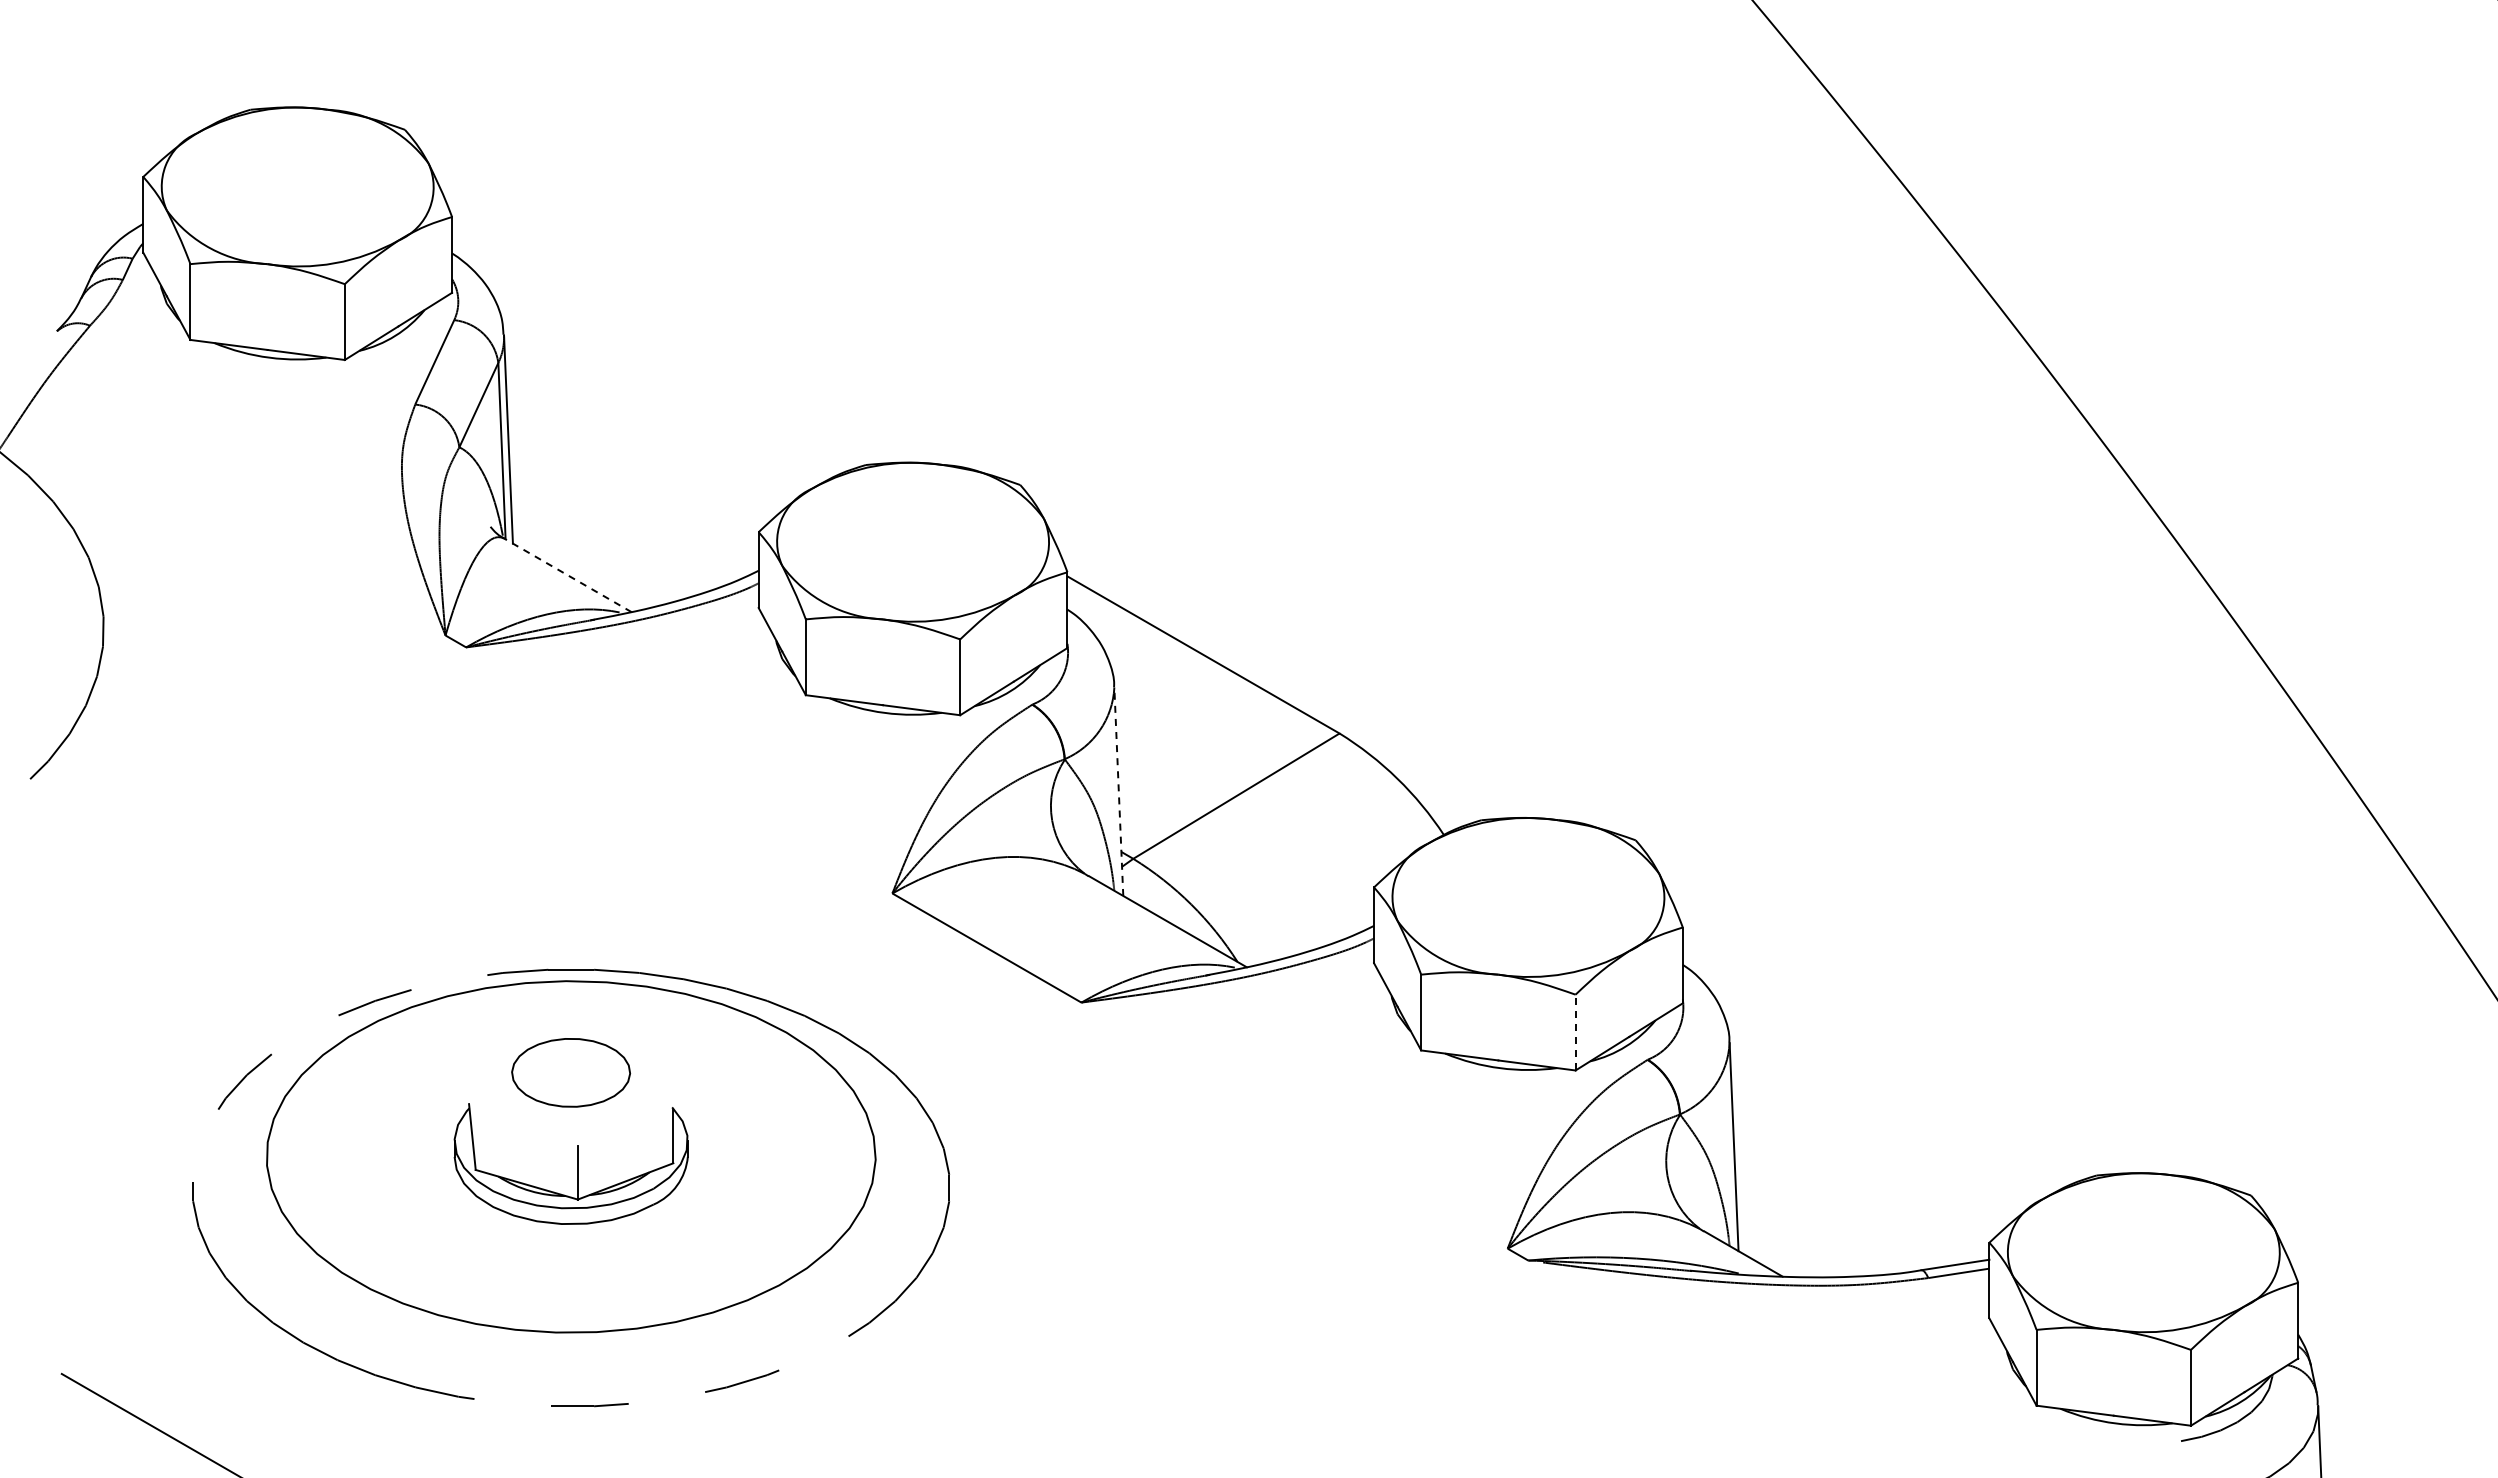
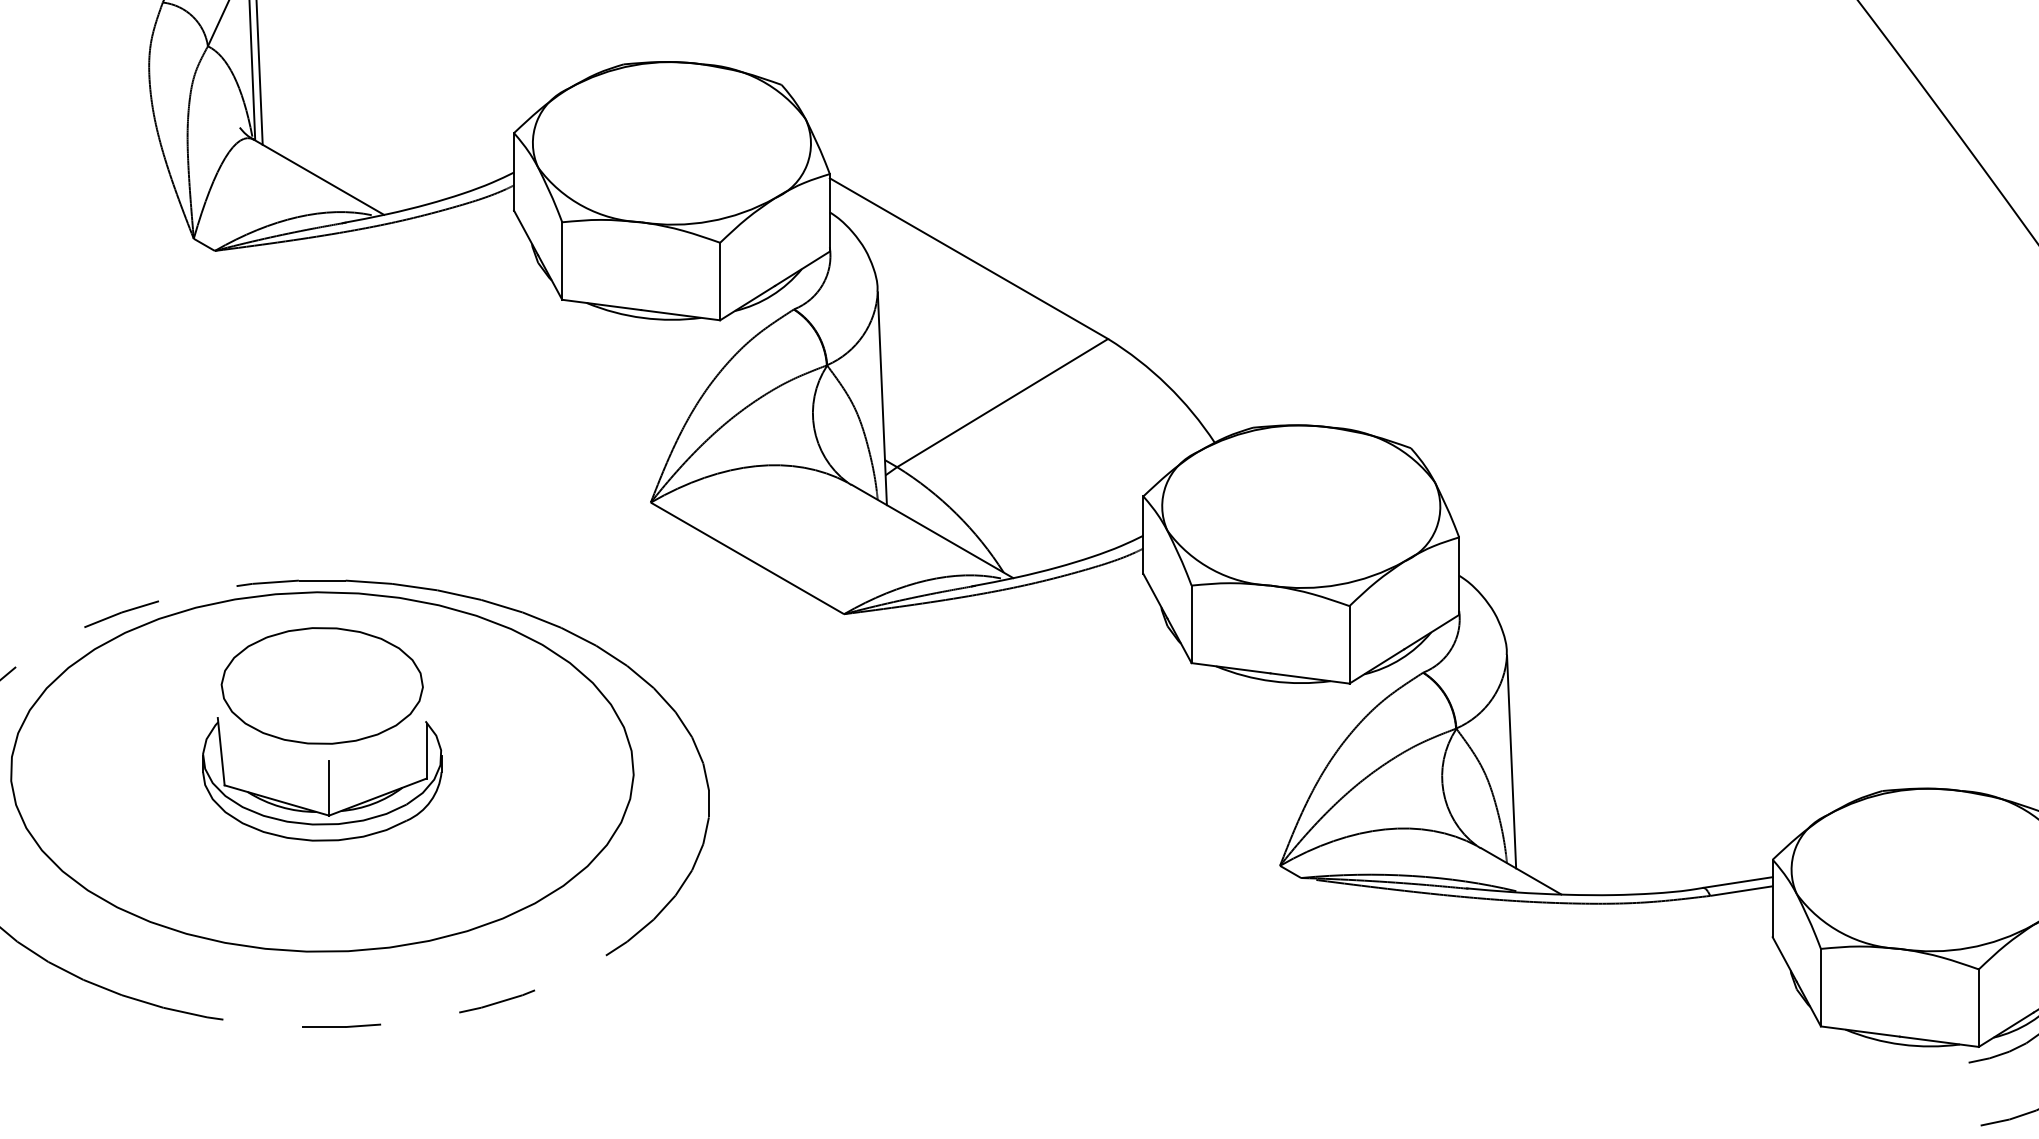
line: (567, 575) -> (318, 177), dashed -> solid
line: (1118, 791) -> (882, 398), dashed -> solid
line: (1575, 1032) -> (1349, 644), dashed -> solid
part: (570, 1072) -> (321, 685), size x1.67

